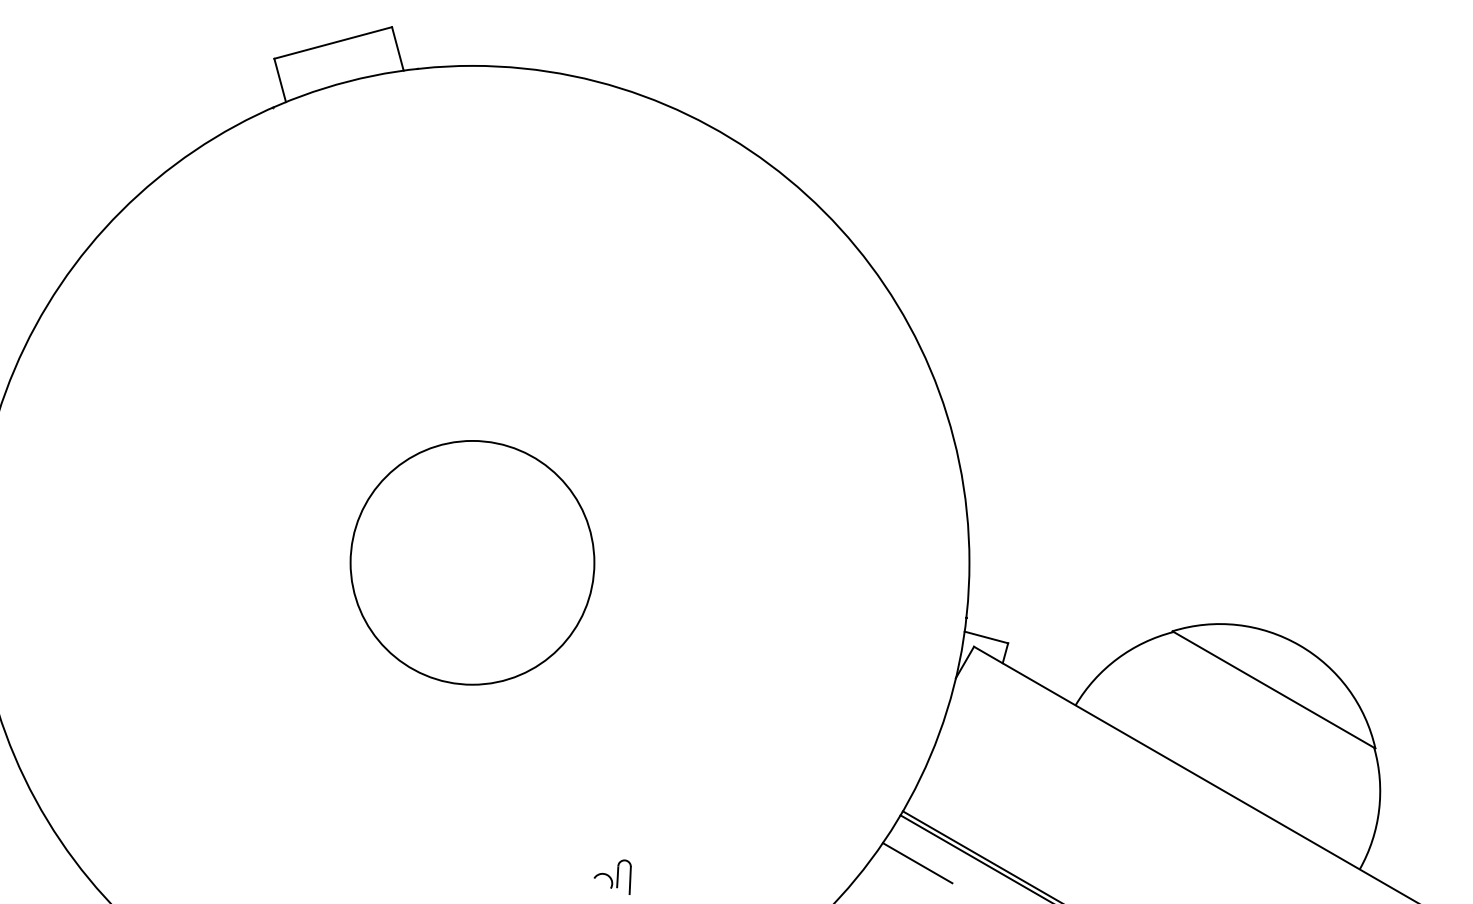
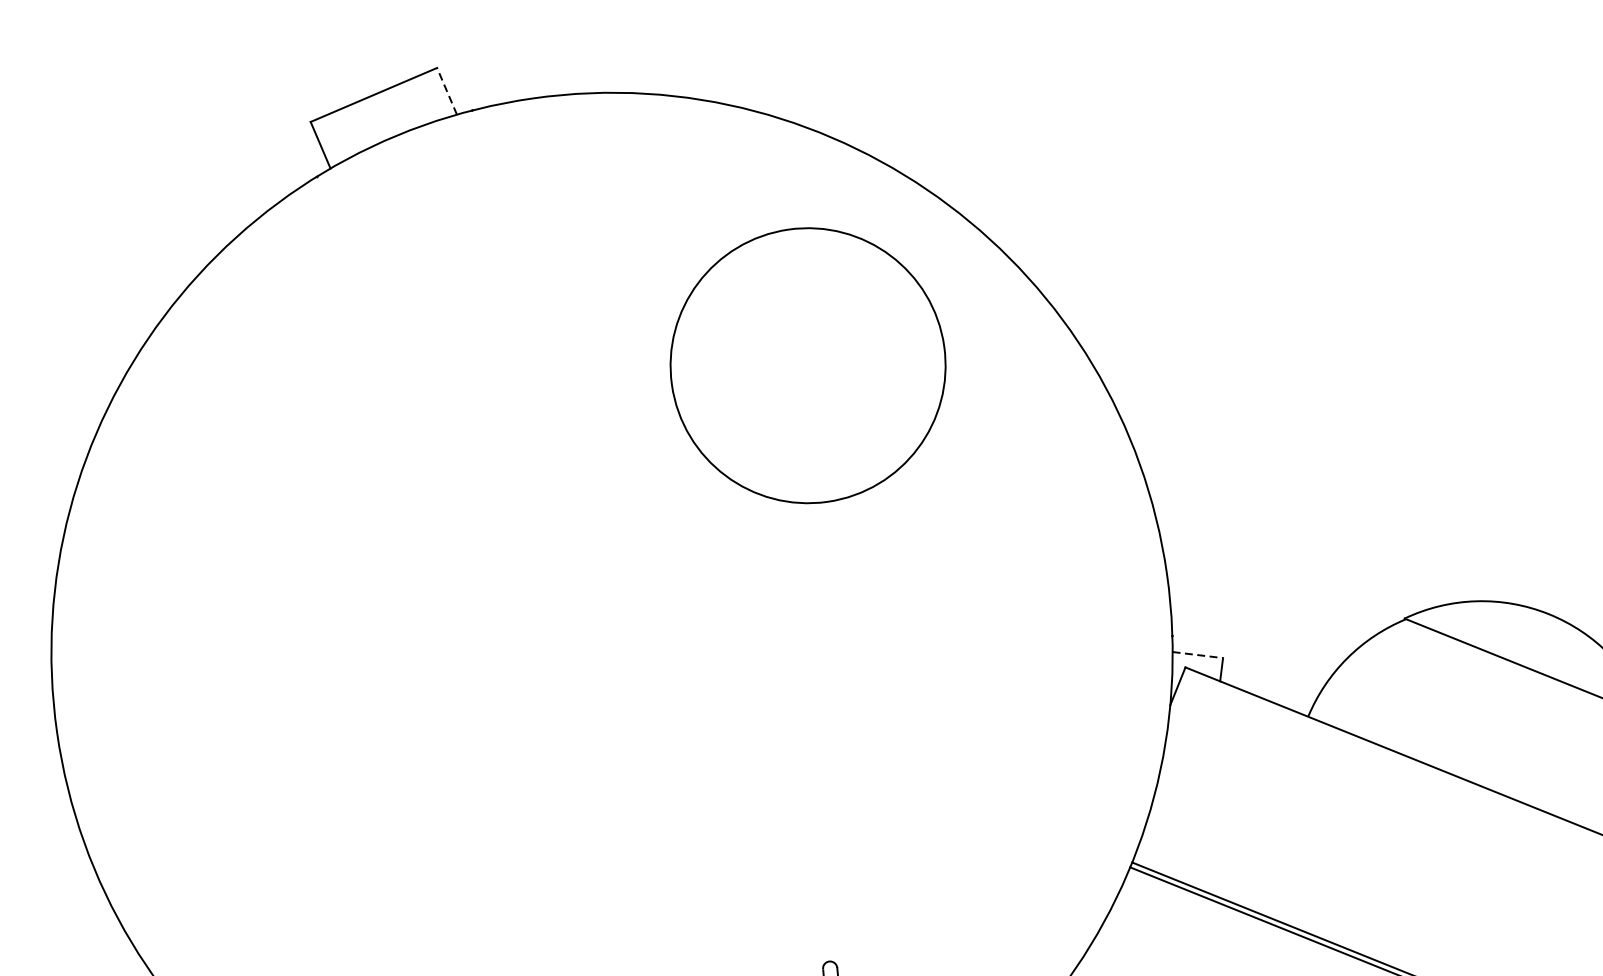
line: (397, 48) -> (446, 90), solid -> dashed
circle: (472, 562) -> (808, 365), moved
line: (986, 637) -> (1197, 655), solid -> dashed
line: (917, 863) -> (1156, 918), removed

